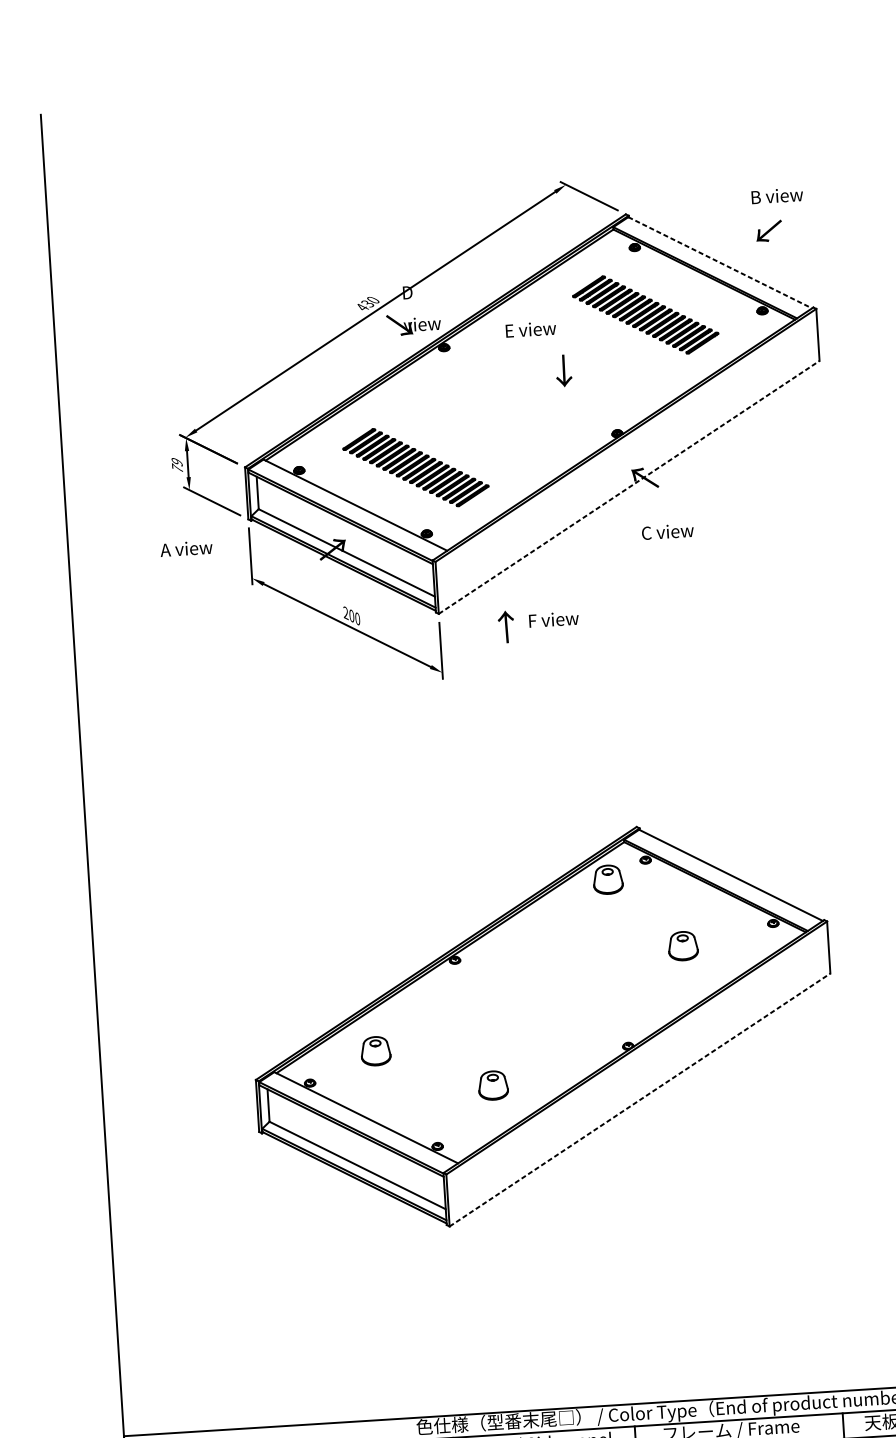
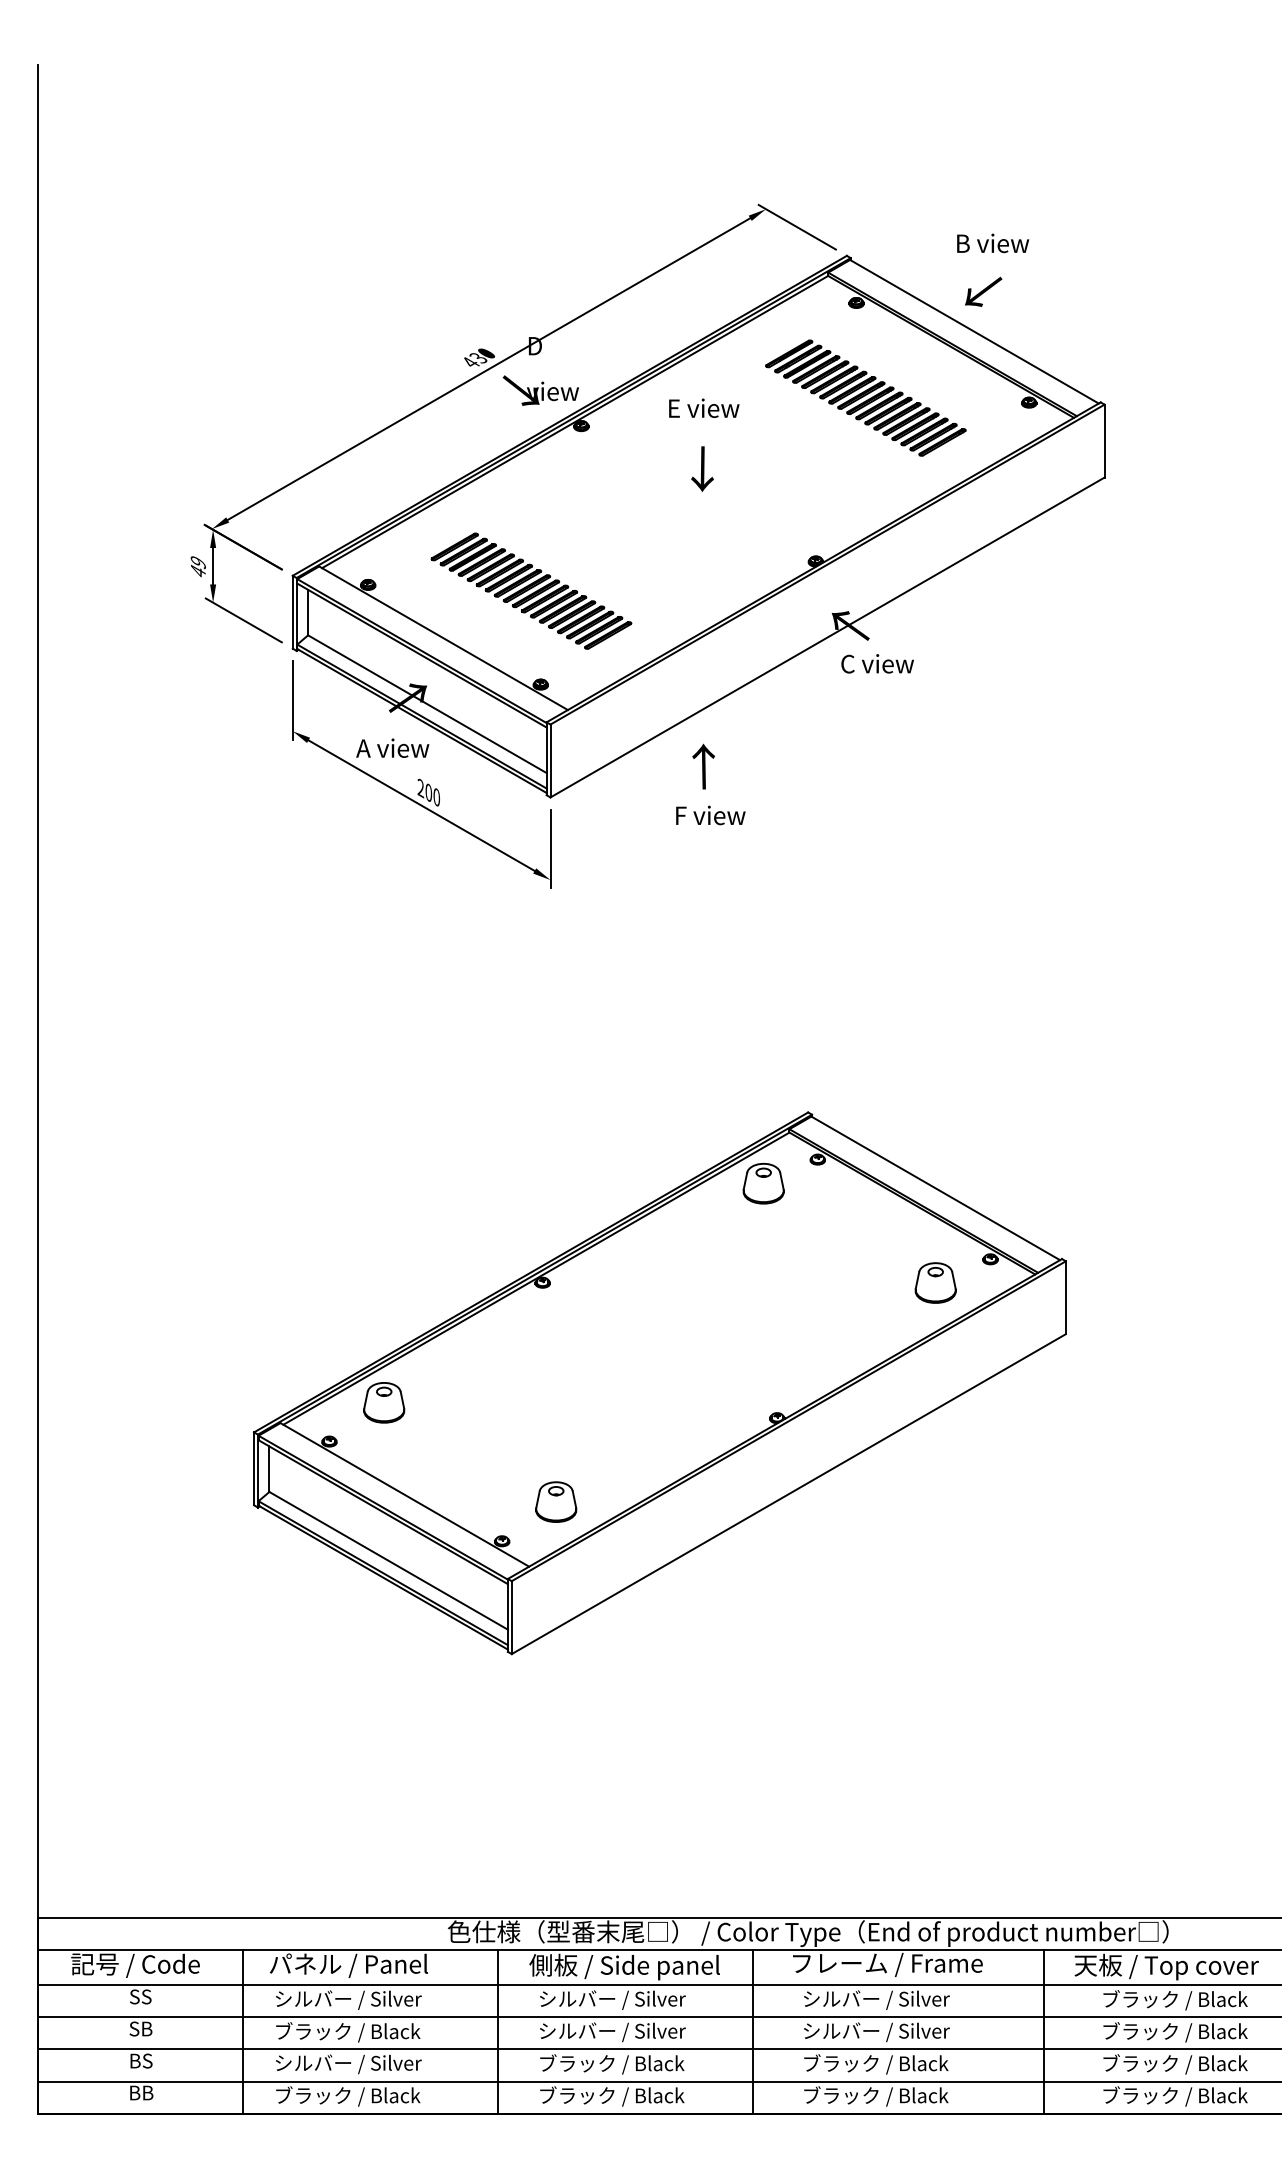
text: (777, 195) -> (993, 243), moved
text: (769, 230) -> (983, 291), moved
line: (720, 262) -> (974, 331), dashed -> solid
text: (563, 370) -> (702, 468), moved
text: (177, 467) -> (198, 570), 79 -> 49
line: (629, 487) -> (827, 637), dashed -> solid
text: (667, 531) -> (877, 663), moved
text: (186, 548) -> (392, 747), moved
text: (506, 626) -> (703, 766), moved
part: (683, 945) -> (935, 1282), moved
part: (376, 1050) -> (384, 1402), moved
part: (493, 1085) -> (556, 1501), moved
line: (639, 1100) -> (788, 1494), dashed -> solid

